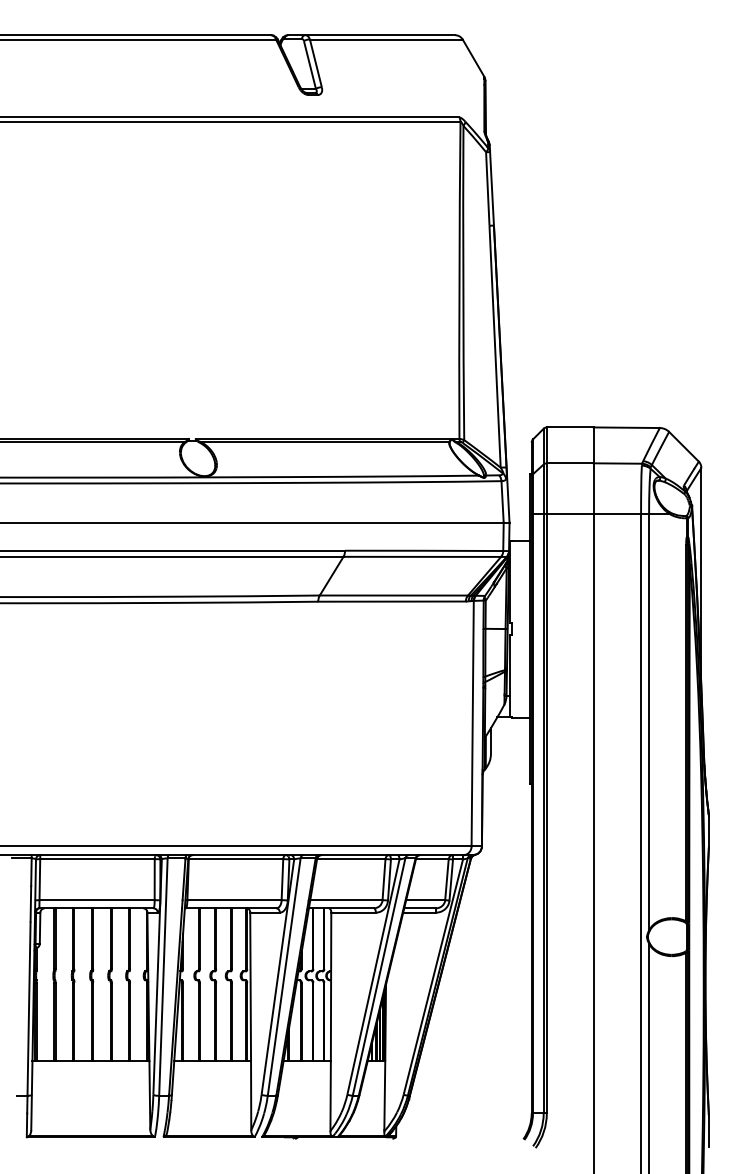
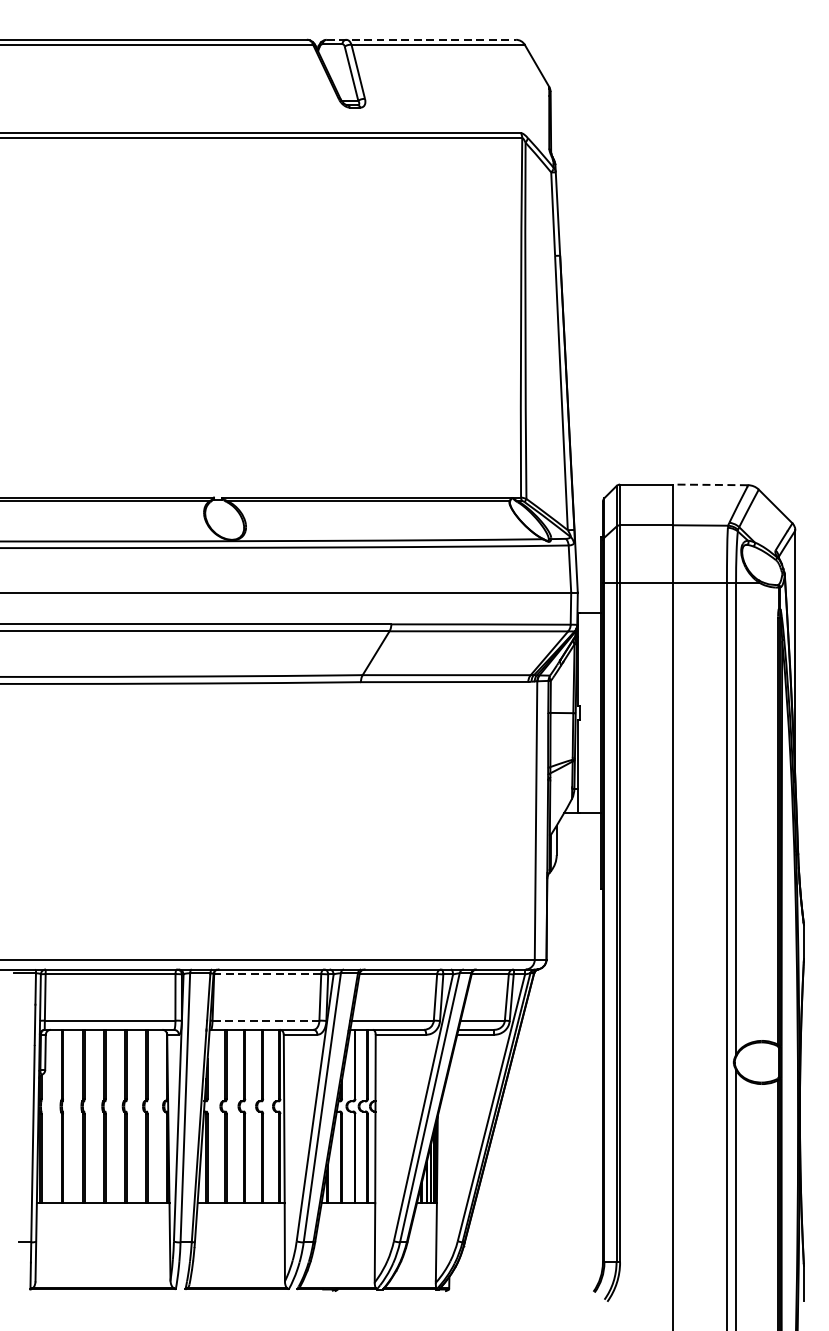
line: (371, 35) -> (421, 40), solid -> dashed
line: (626, 427) -> (710, 484), solid -> dashed
line: (235, 859) -> (267, 974), solid -> dashed
line: (235, 900) -> (267, 1020), solid -> dashed

